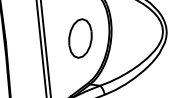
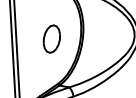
part: (80, 37) -> (51, 38), size x0.71

